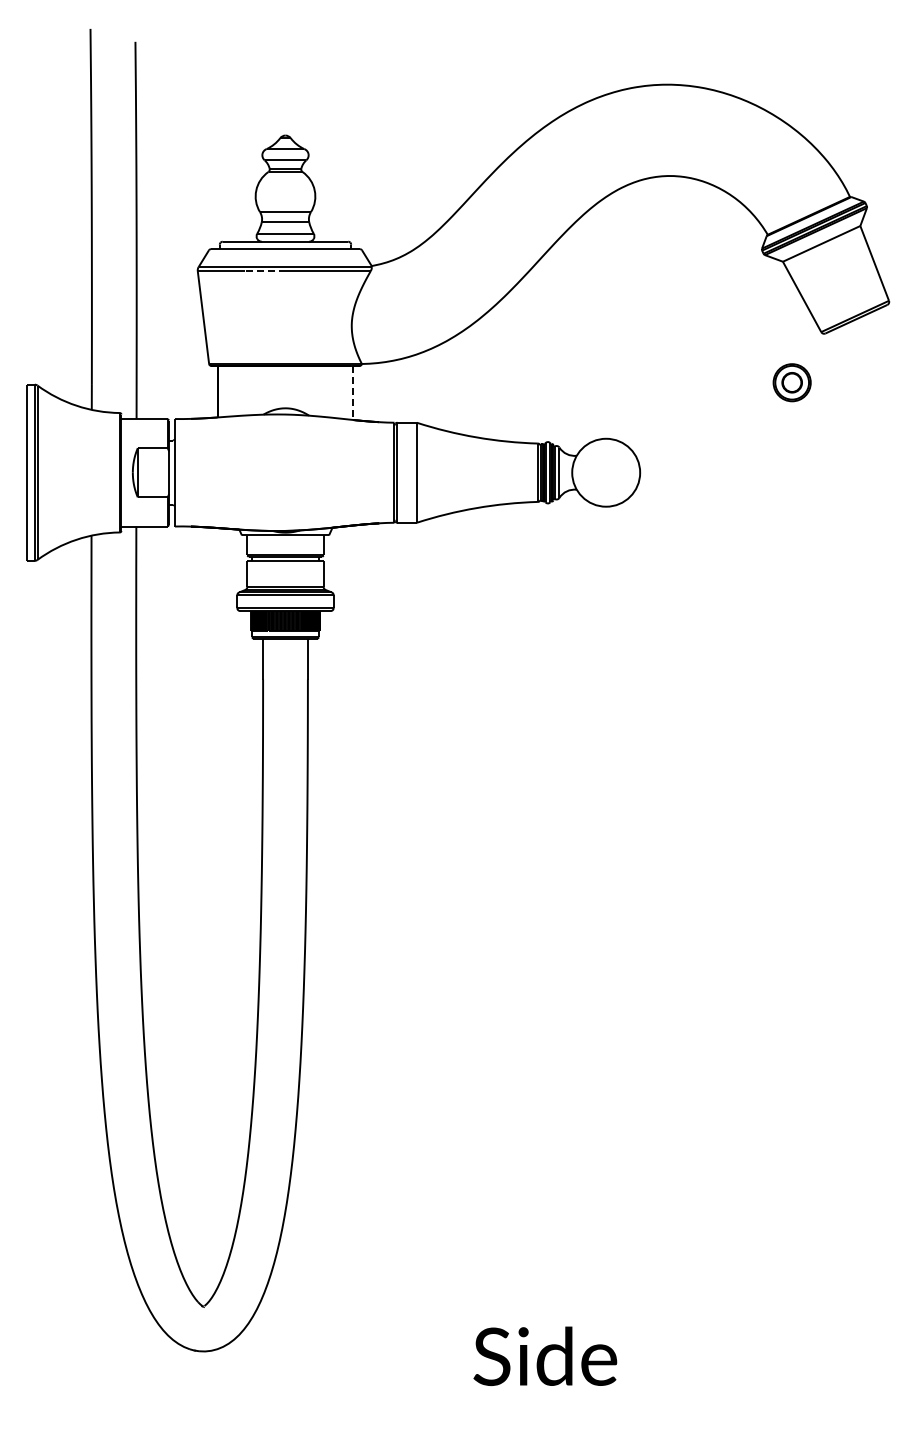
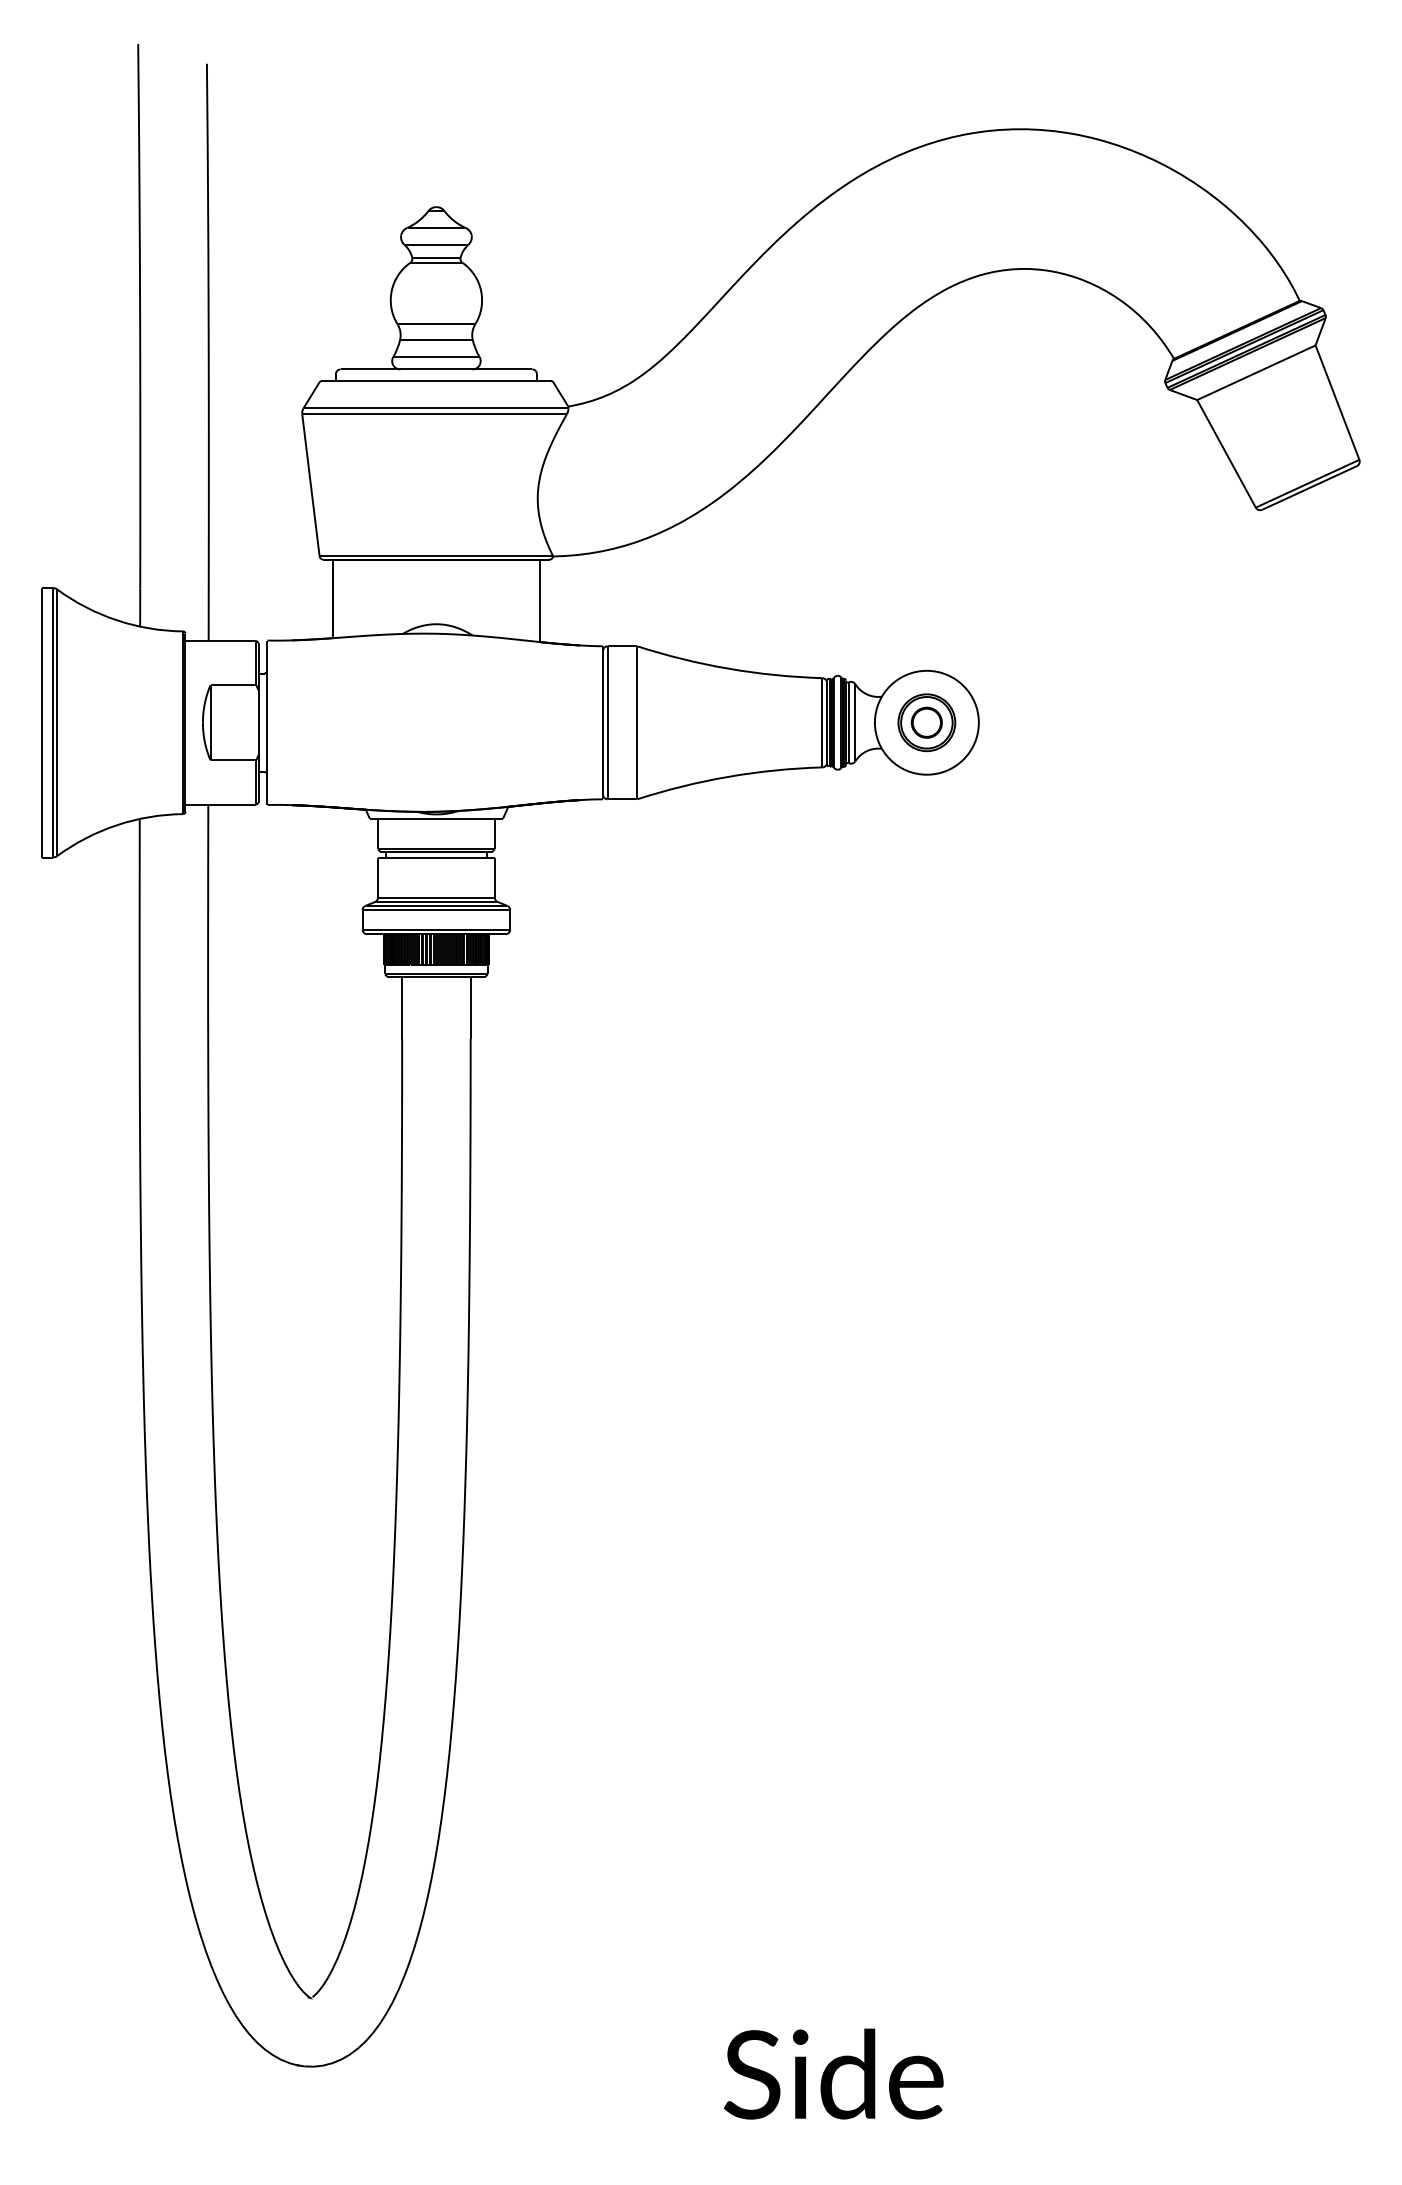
line: (264, 271) -> (404, 414), dashed -> solid
part: (791, 382) -> (925, 722), moved
line: (353, 393) -> (540, 601), dashed -> solid

